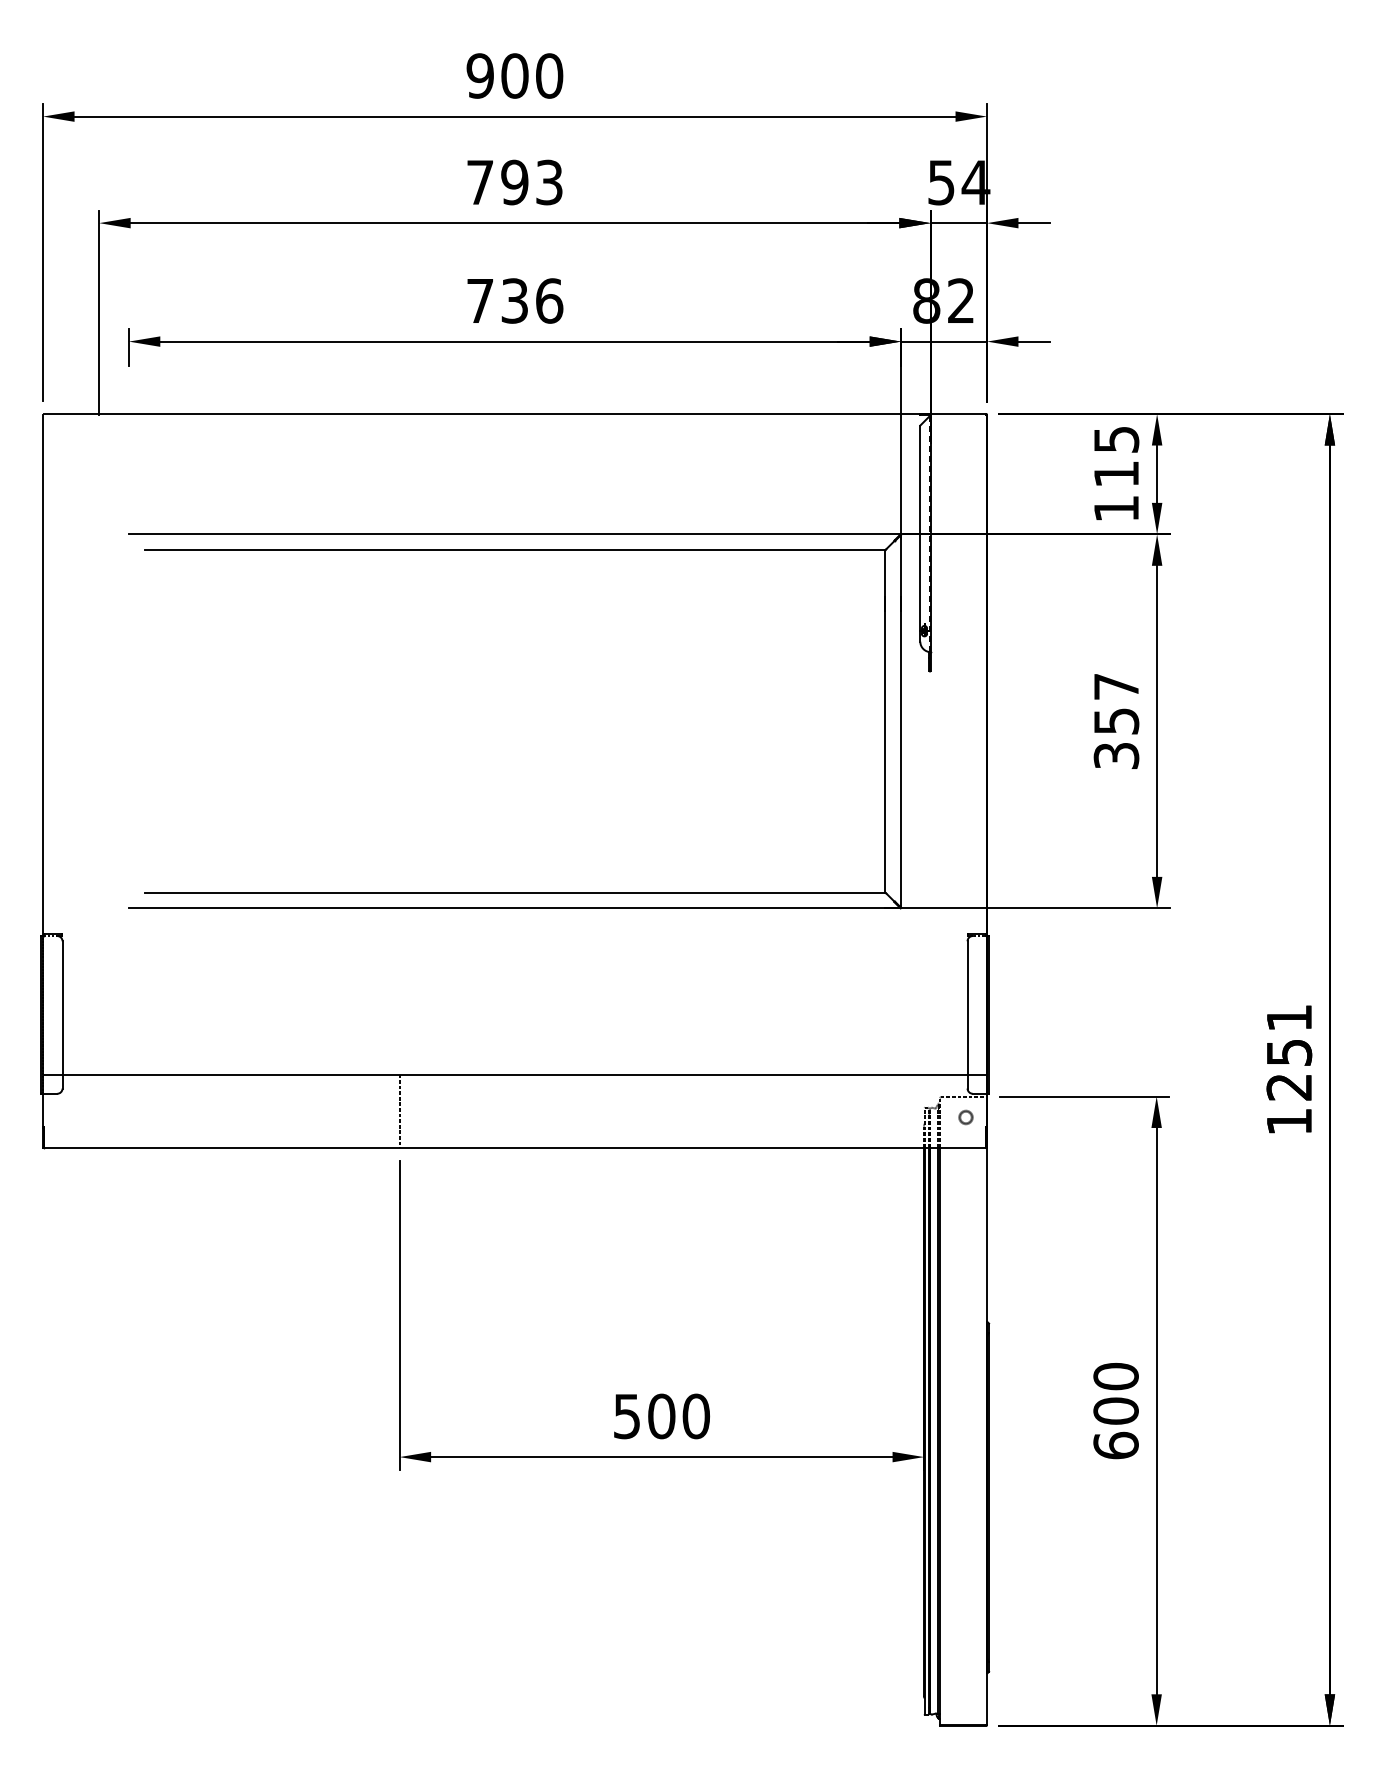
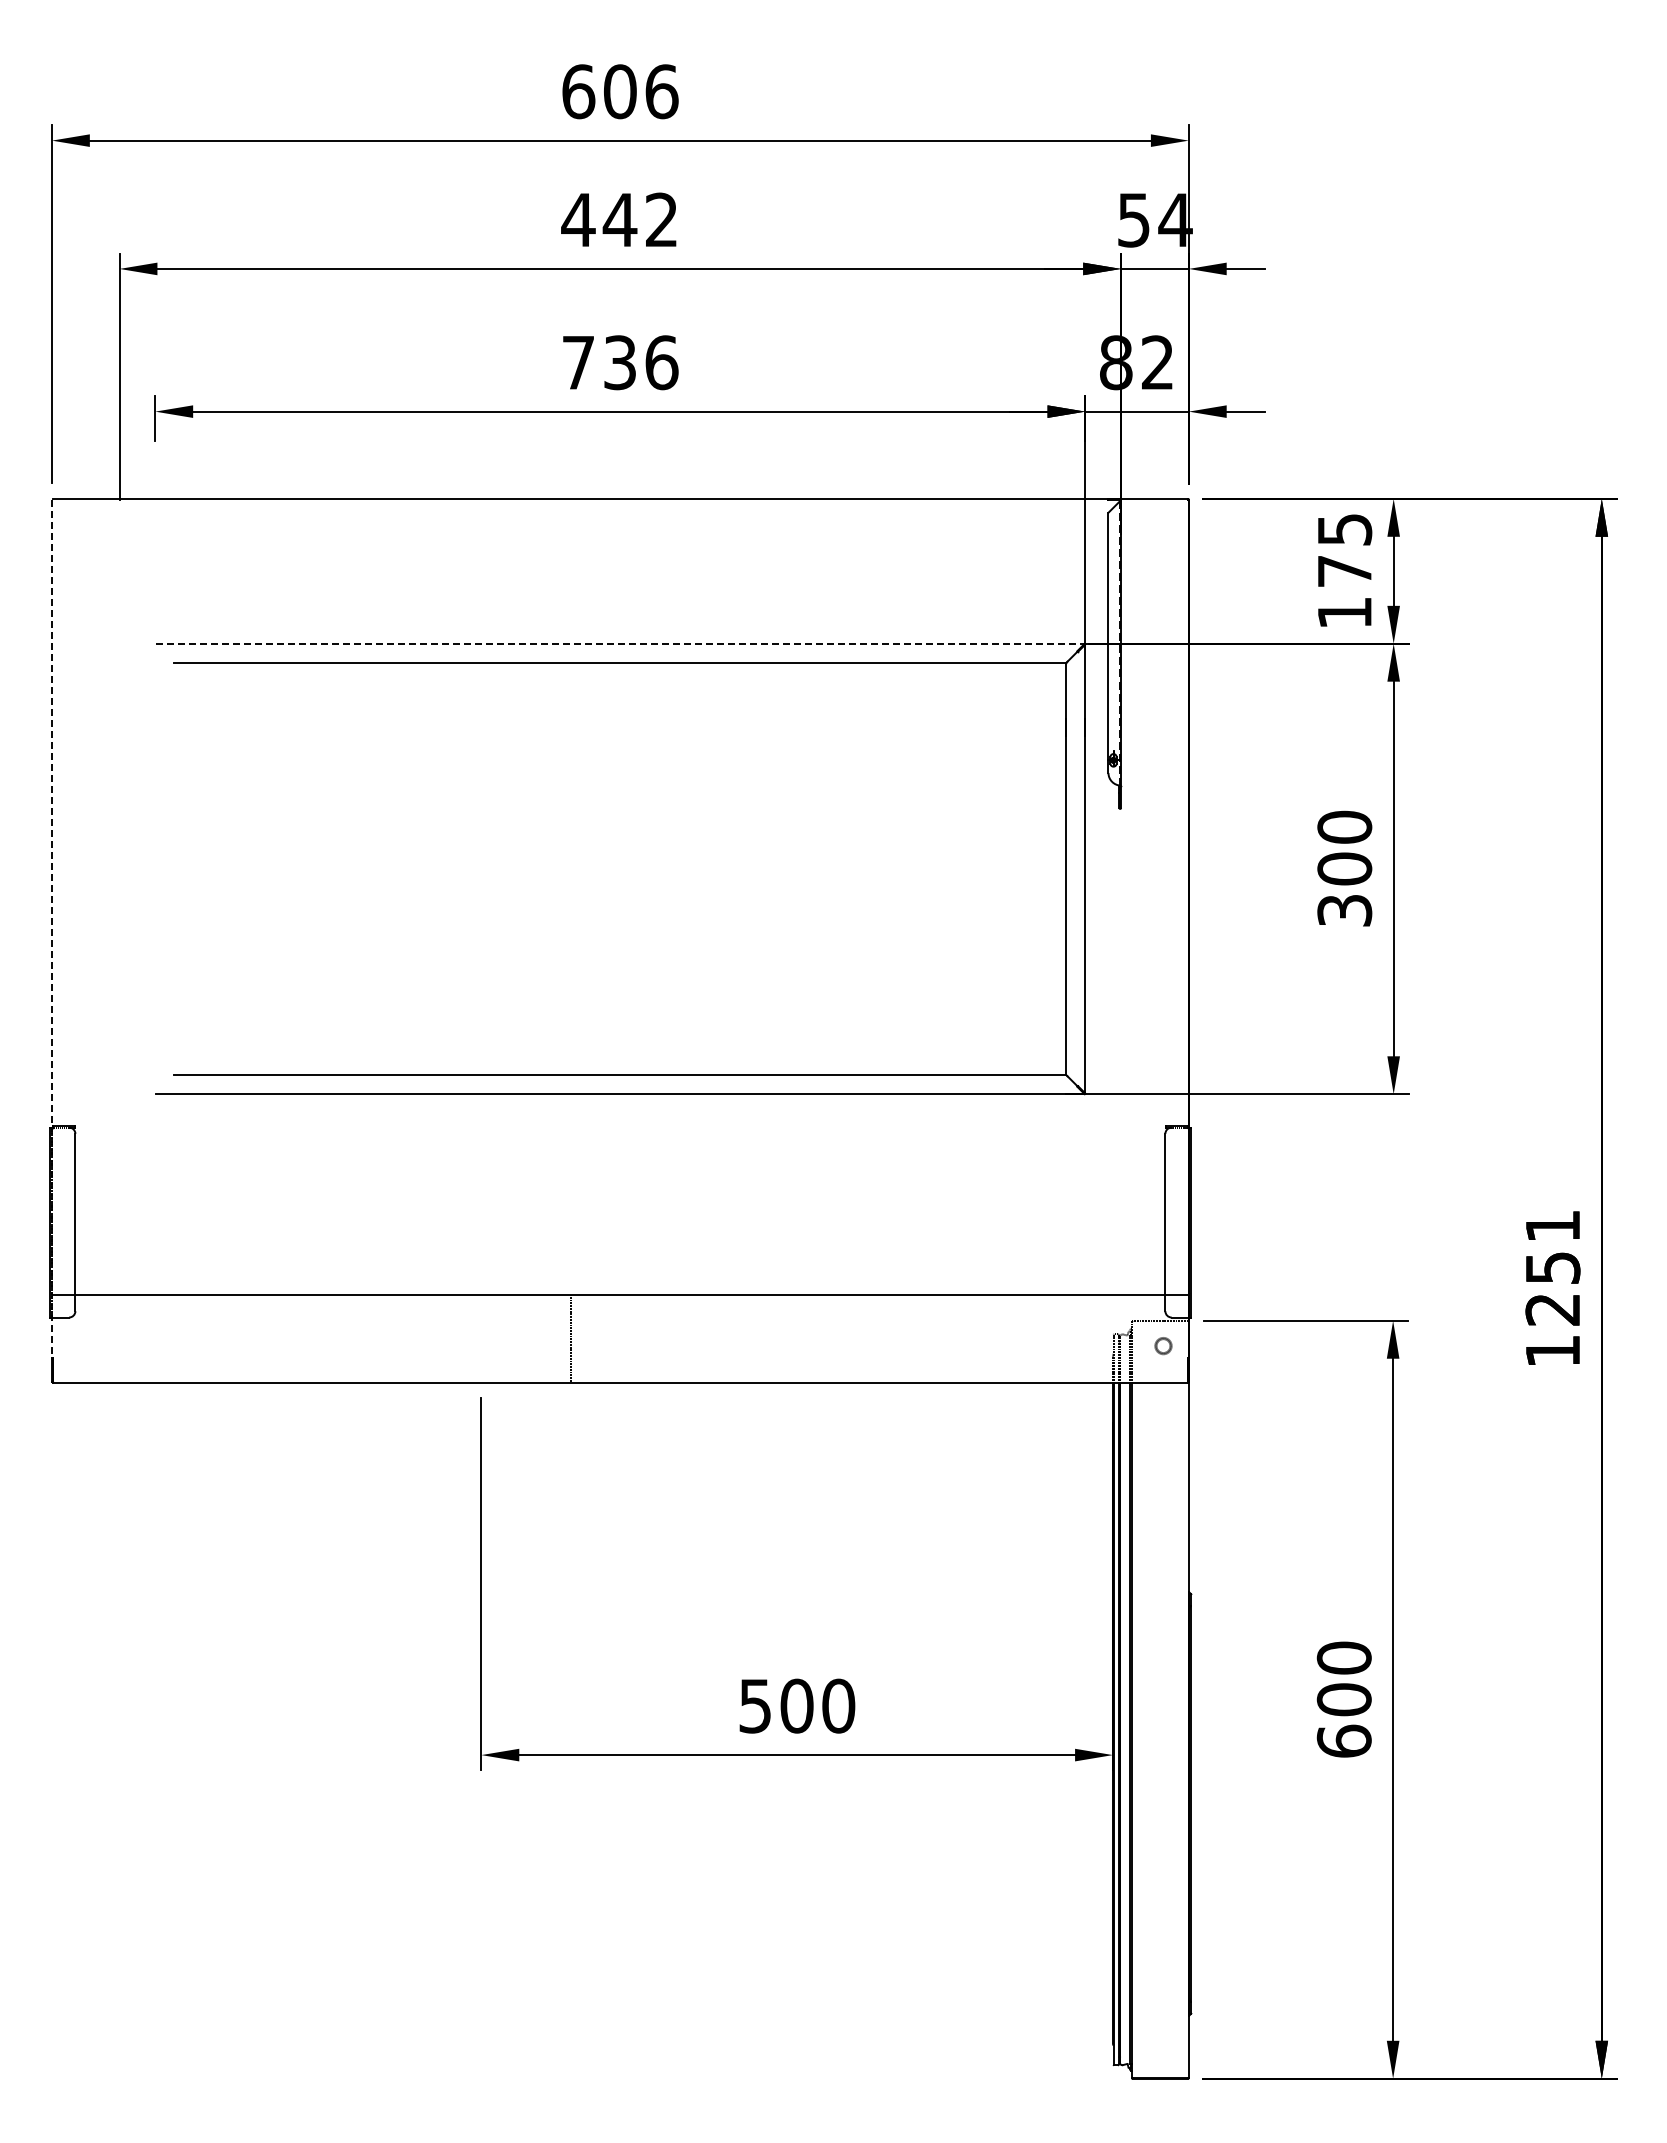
text: (515, 75) -> (620, 91), 900 -> 606
text: (514, 182) -> (619, 219), 793 -> 442
text: (1116, 474) -> (1344, 571), 115 -> 175
line: (515, 534) -> (620, 643), solid -> dashed
text: (1116, 703) -> (1344, 847), 357 -> 300
line: (42, 771) -> (51, 929), solid -> dashed
line: (399, 1111) -> (571, 1338), moved

